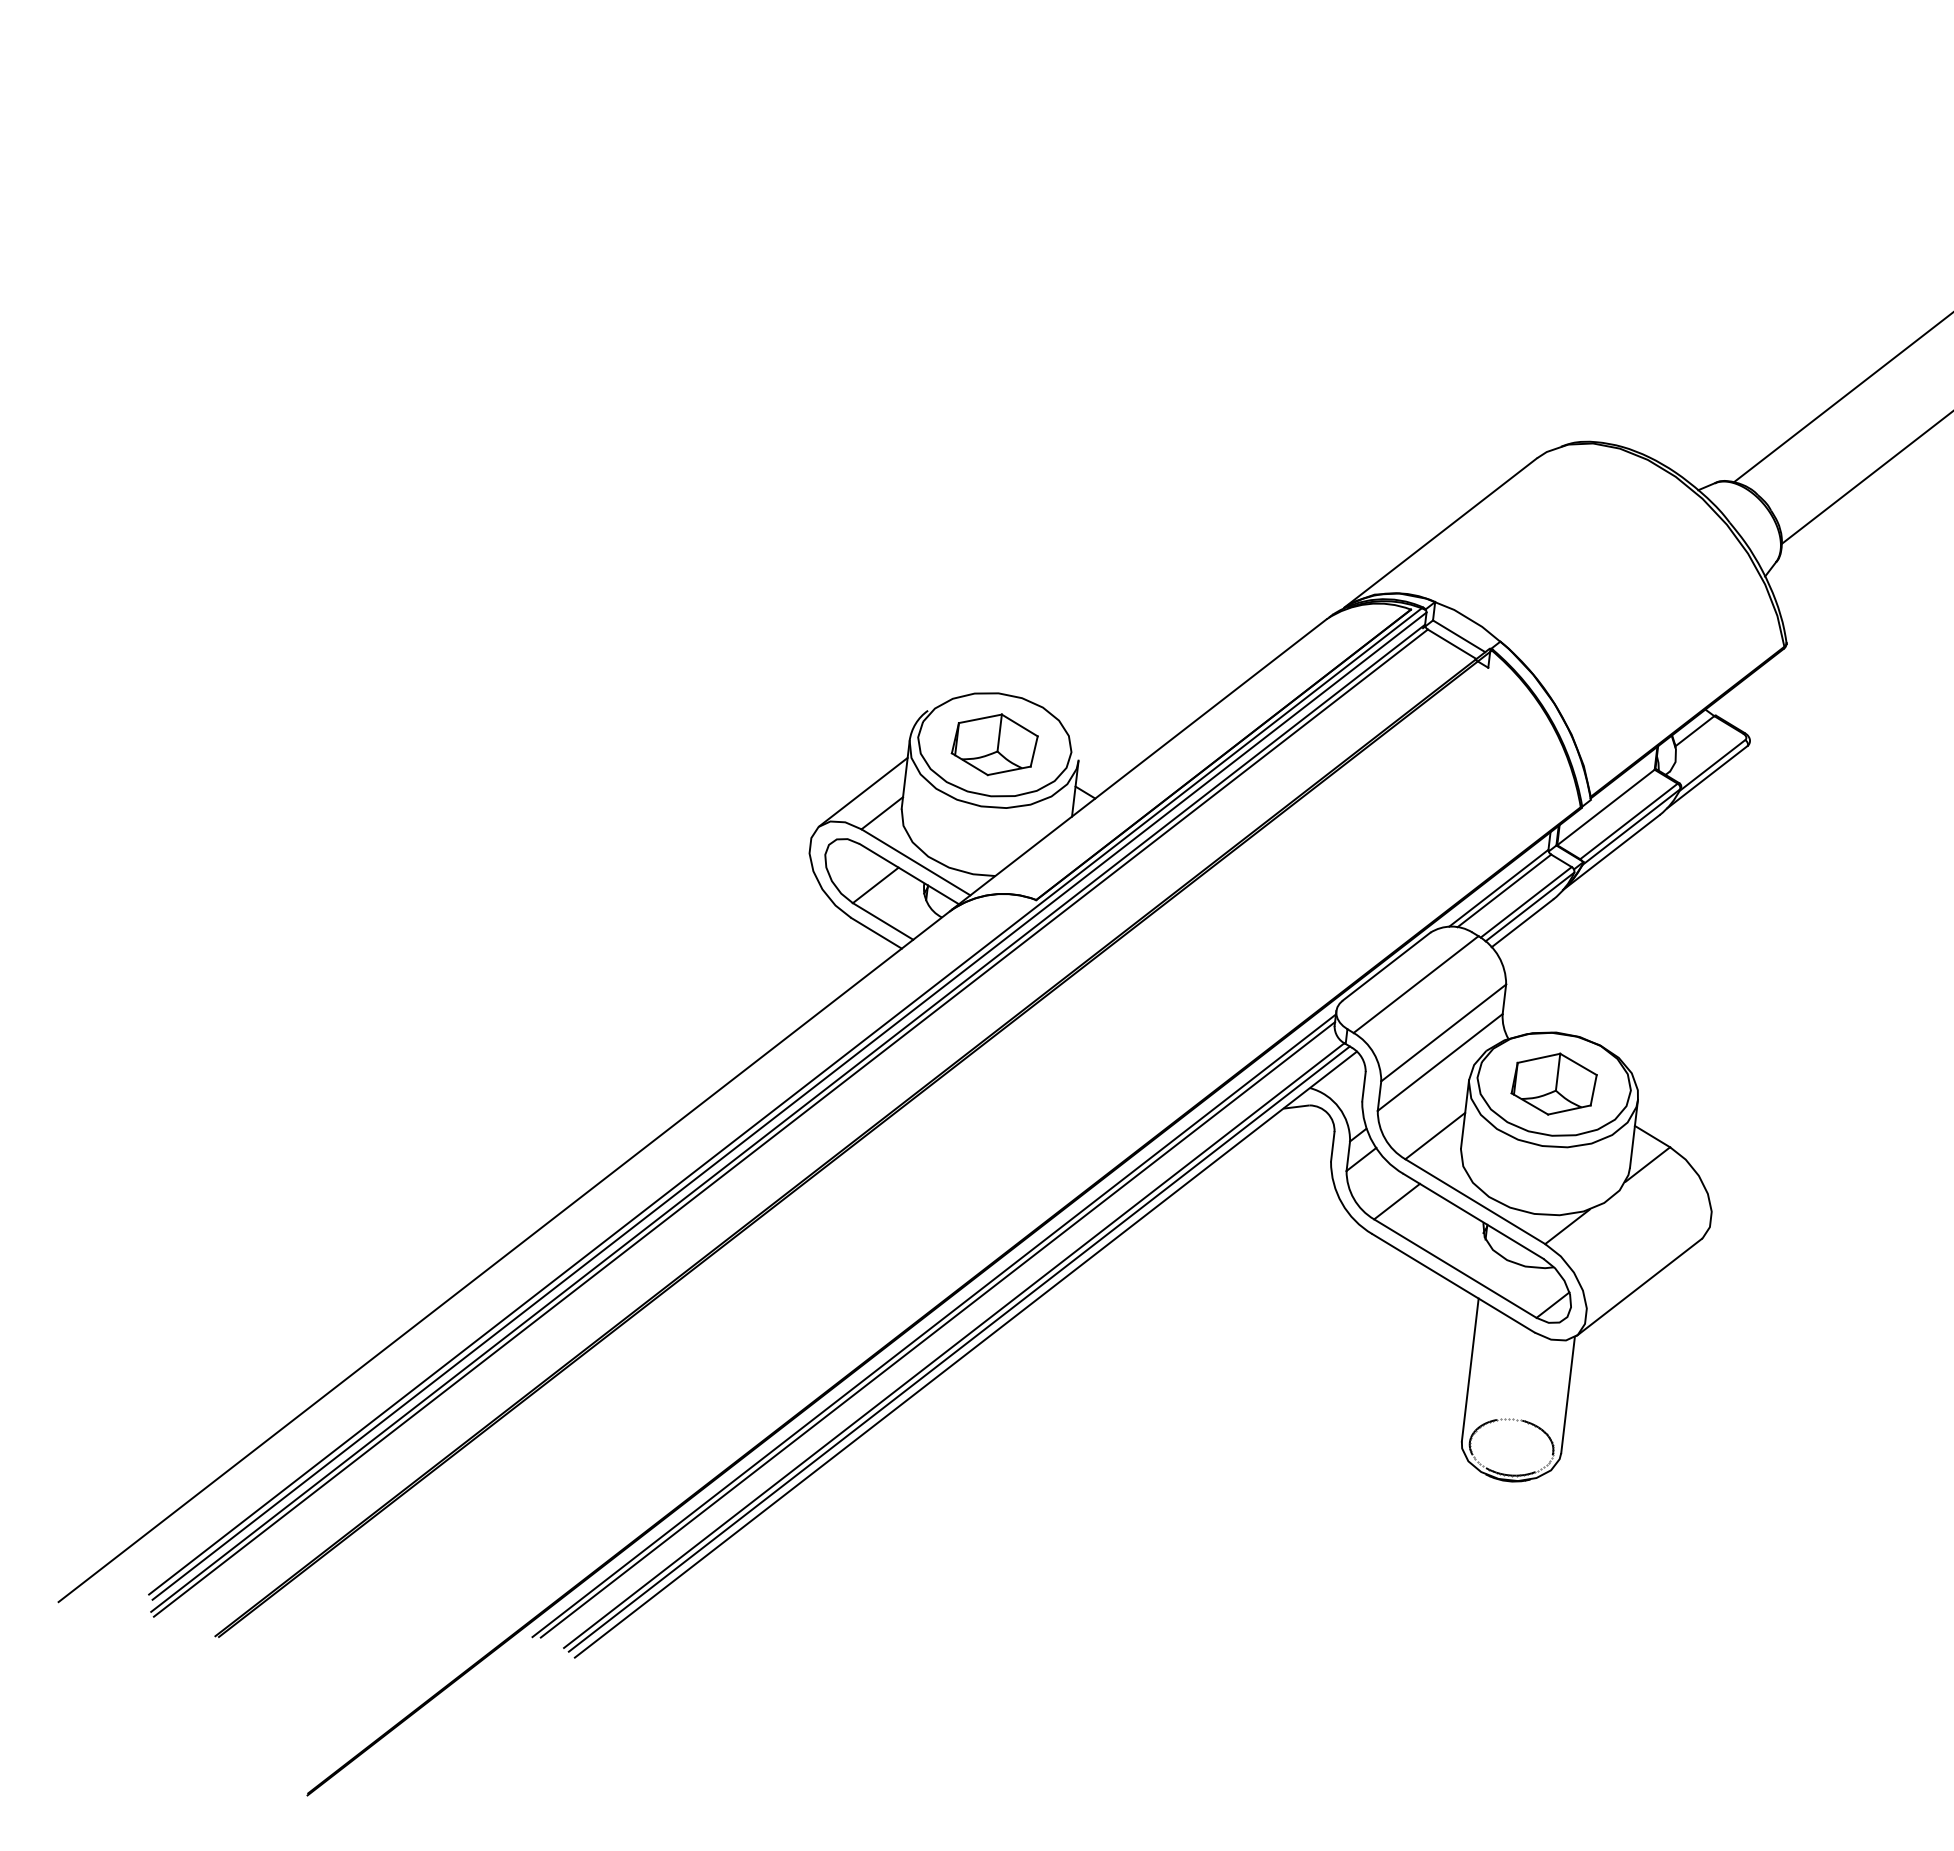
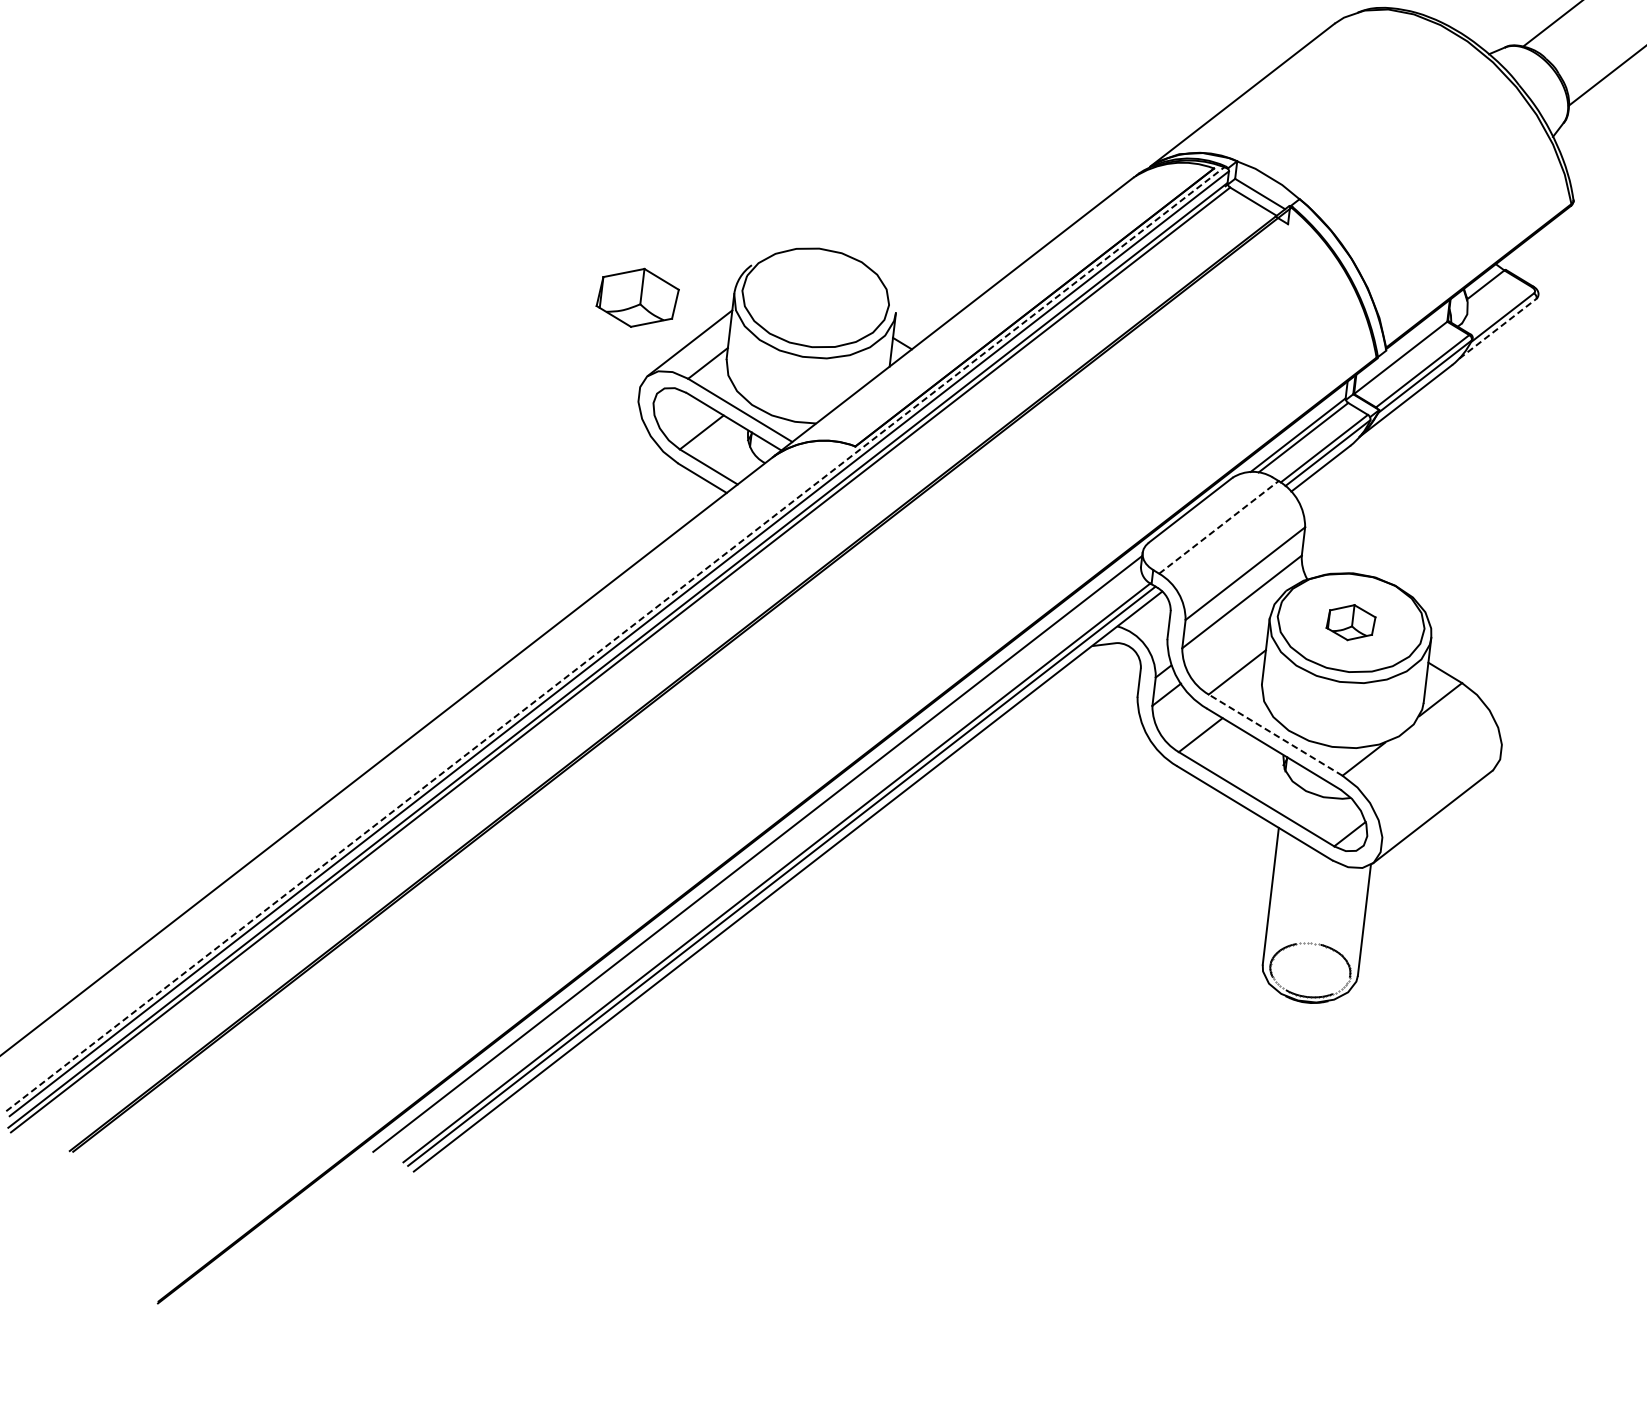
part: (994, 744) -> (637, 297), moved
line: (1707, 777) -> (1497, 329), solid -> dashed
line: (1416, 984) -> (1219, 527), solid -> dashed
part: (1553, 1083) -> (1350, 622), size x0.6
line: (786, 1100) -> (616, 638), solid -> dashed
line: (1475, 1201) -> (1275, 734), solid -> dashed
line: (937, 1329) -> (760, 857), removed

